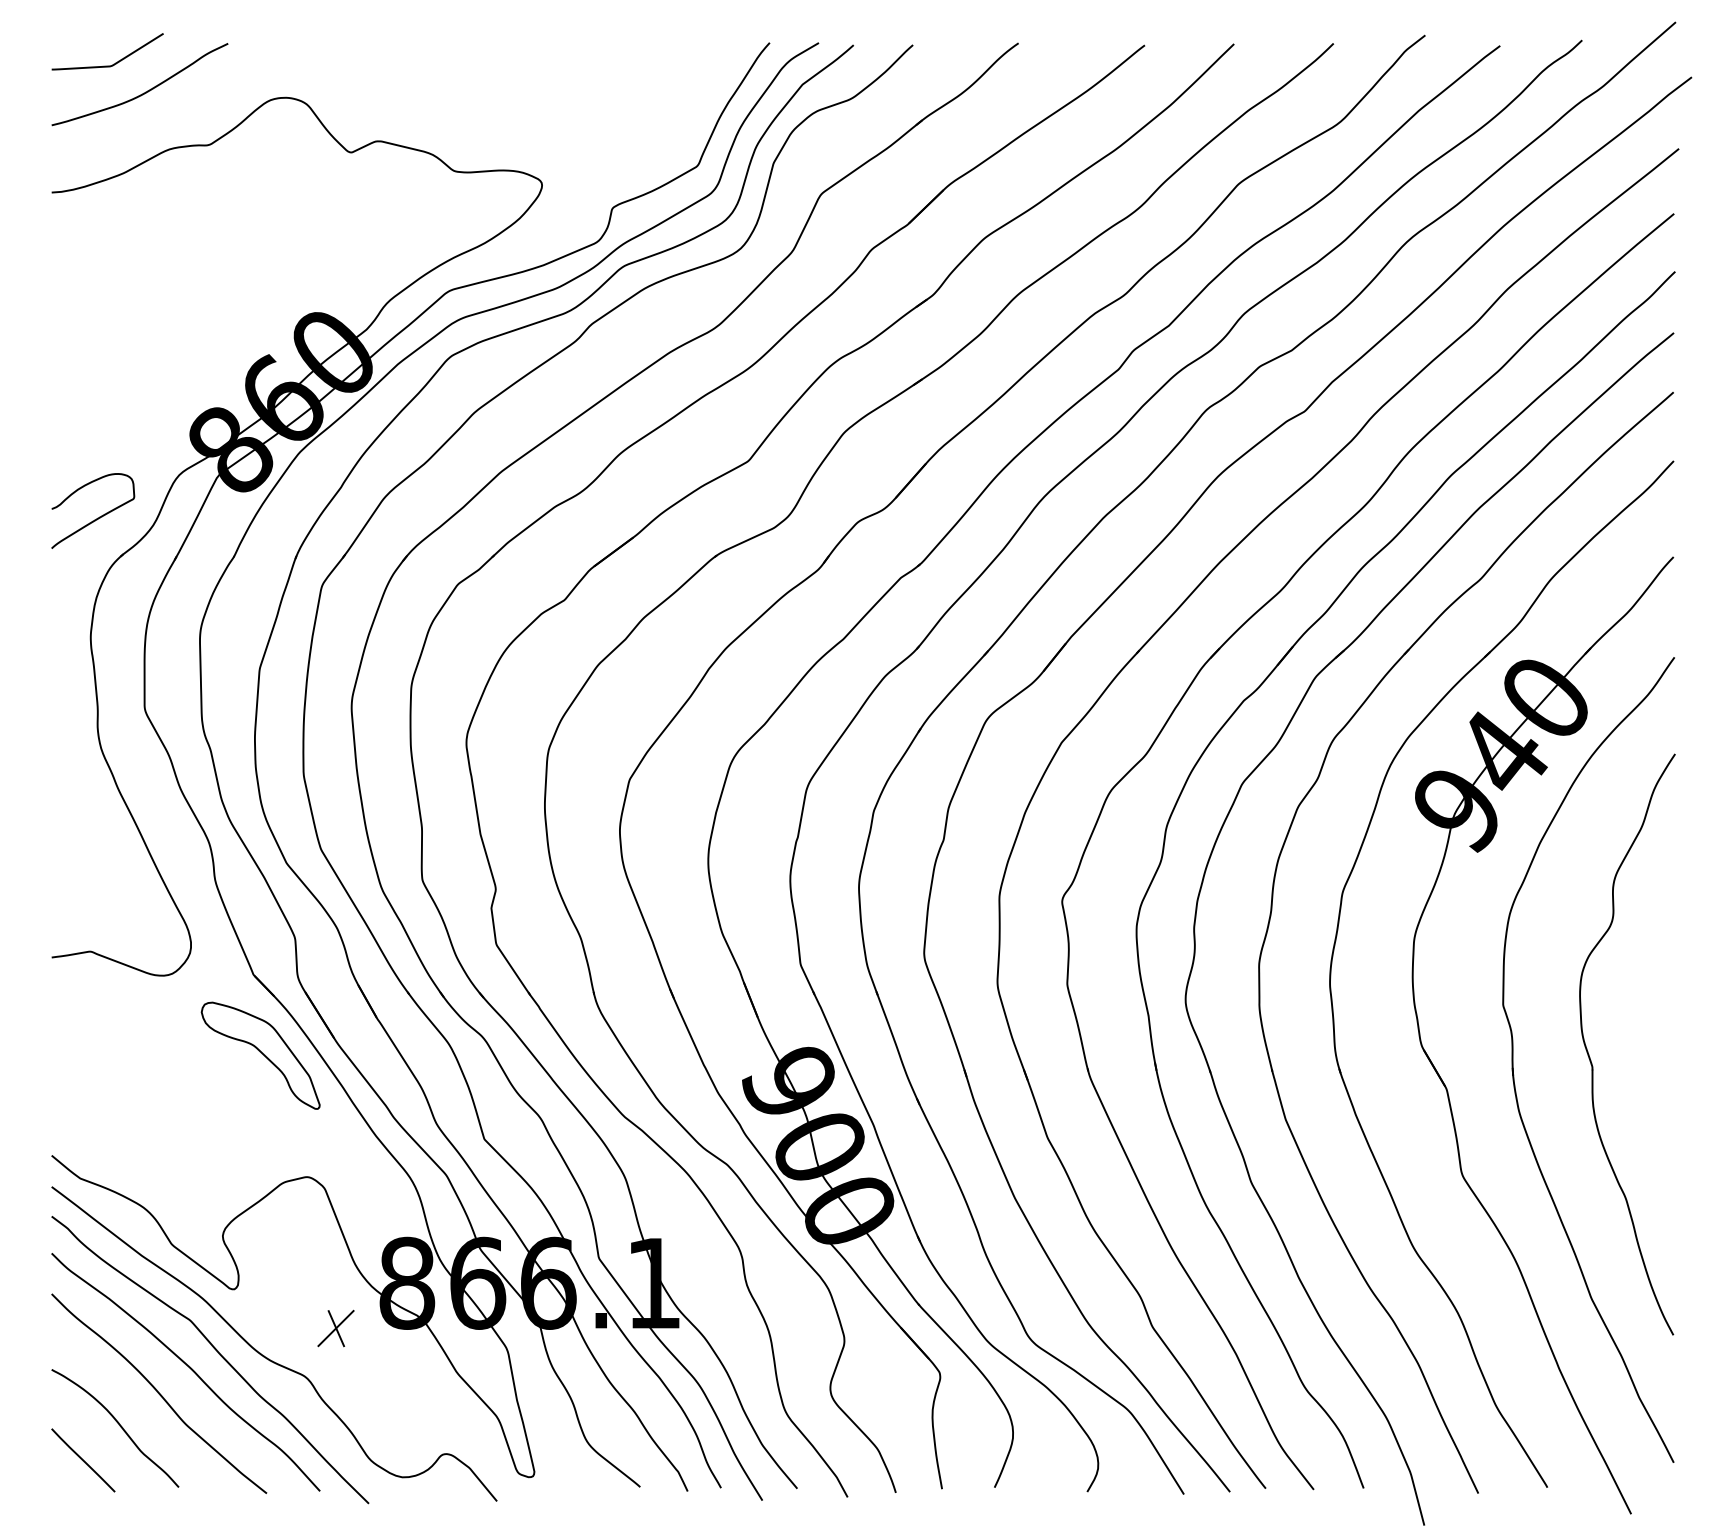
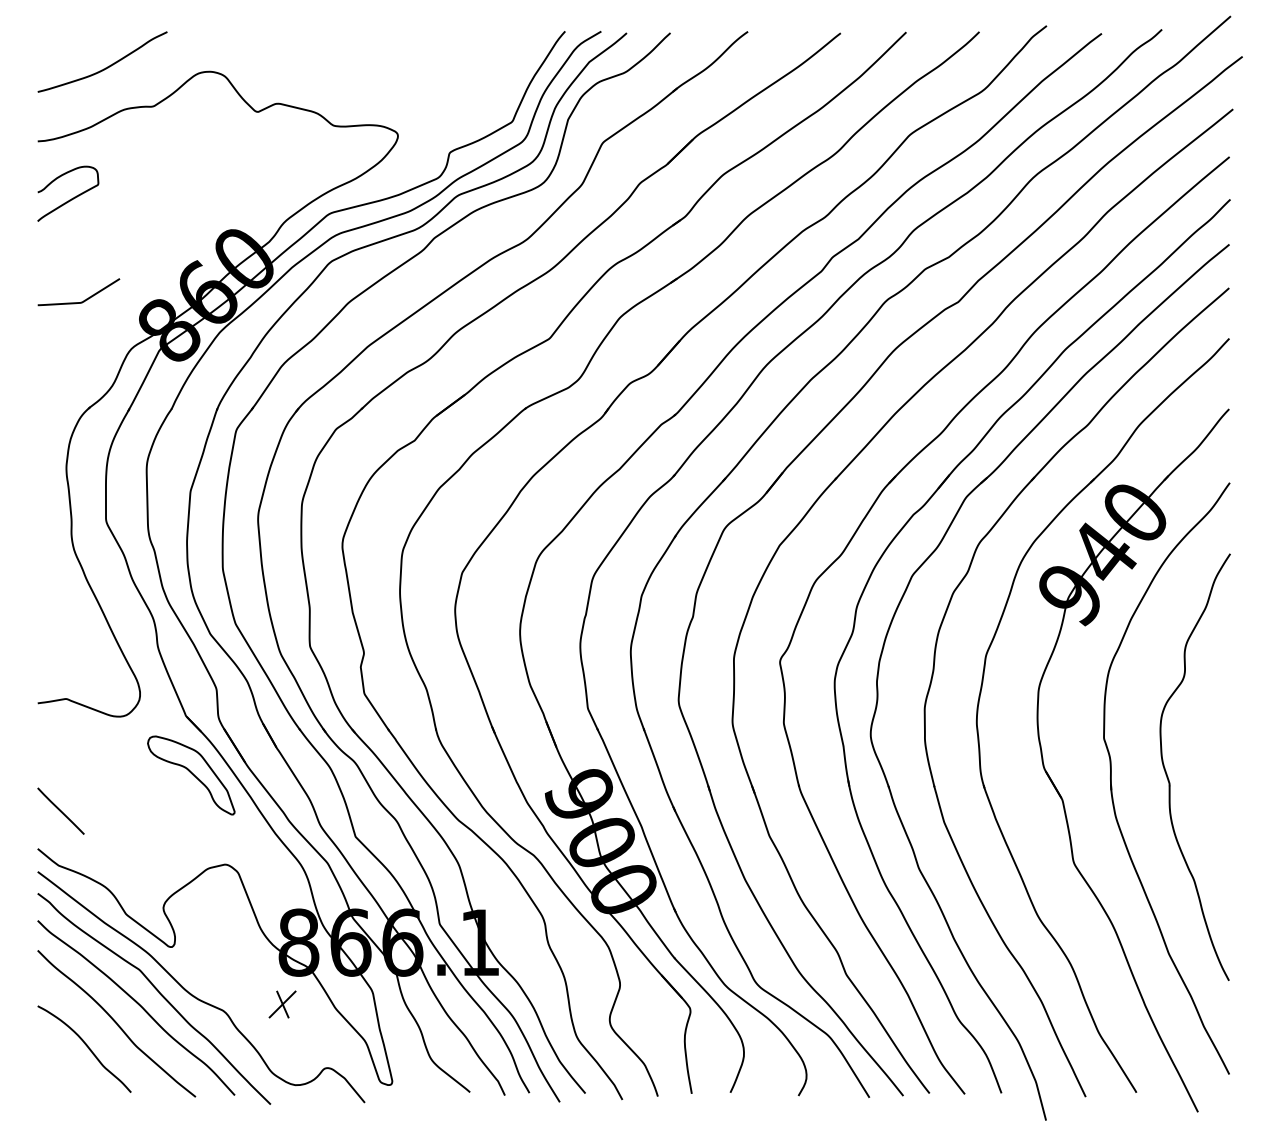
curve: (115, 62) -> (84, 300), moved
curve: (97, 517) -> (71, 198), moved
part: (335, 1328) -> (282, 1004), moved
line: (83, 1460) -> (61, 811), moved

